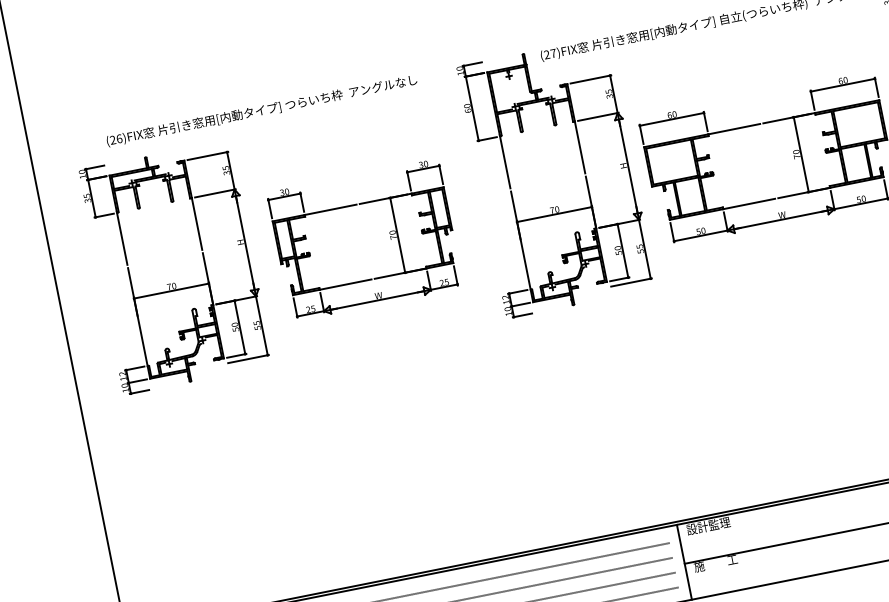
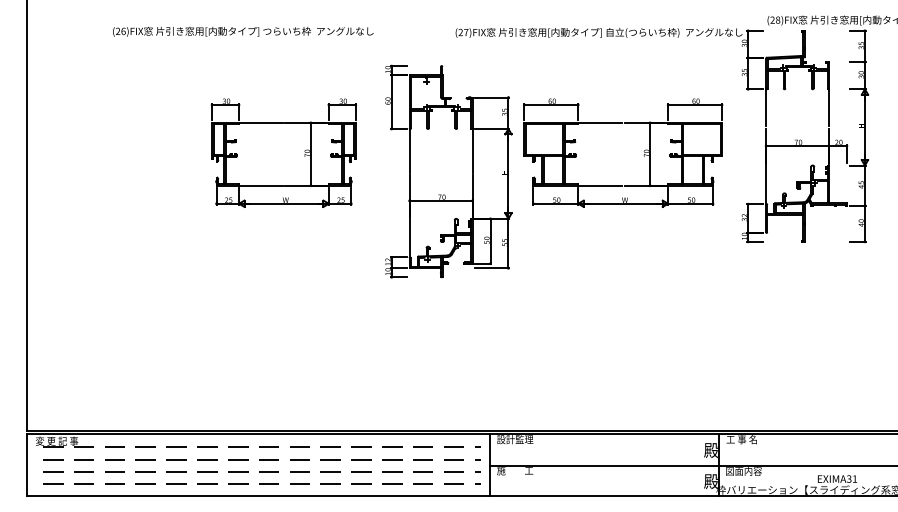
text: (262, 110) -> (243, 31), moved
part: (556, 177) -> (448, 171), moved
part: (176, 267) -> (126, 144), removed

